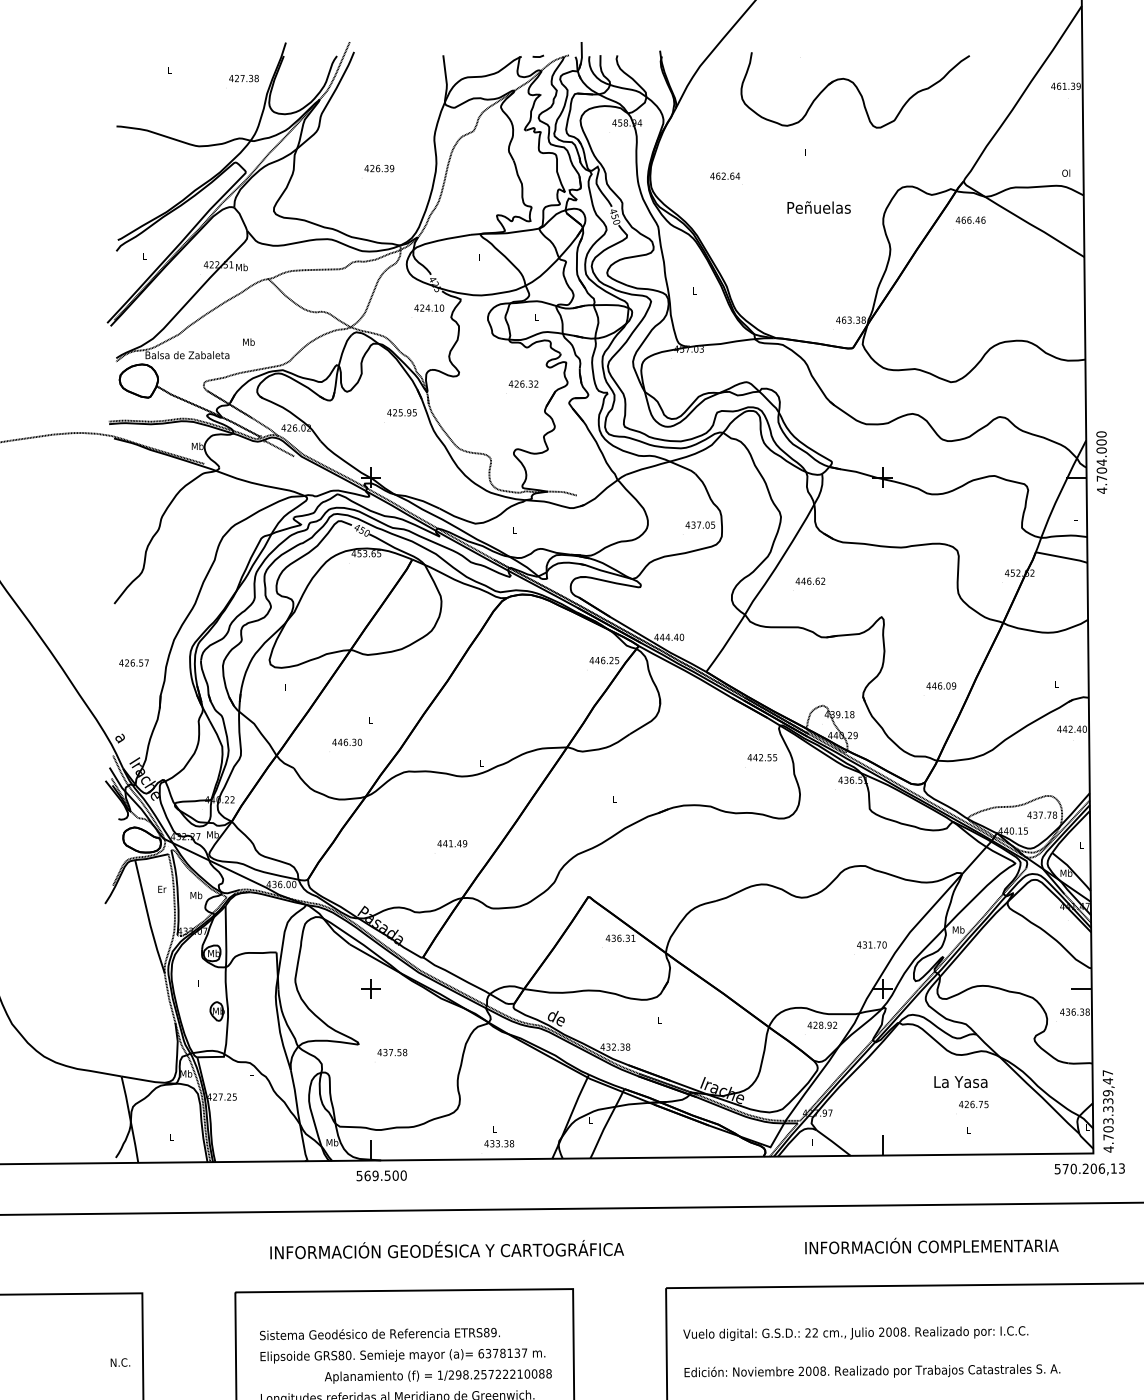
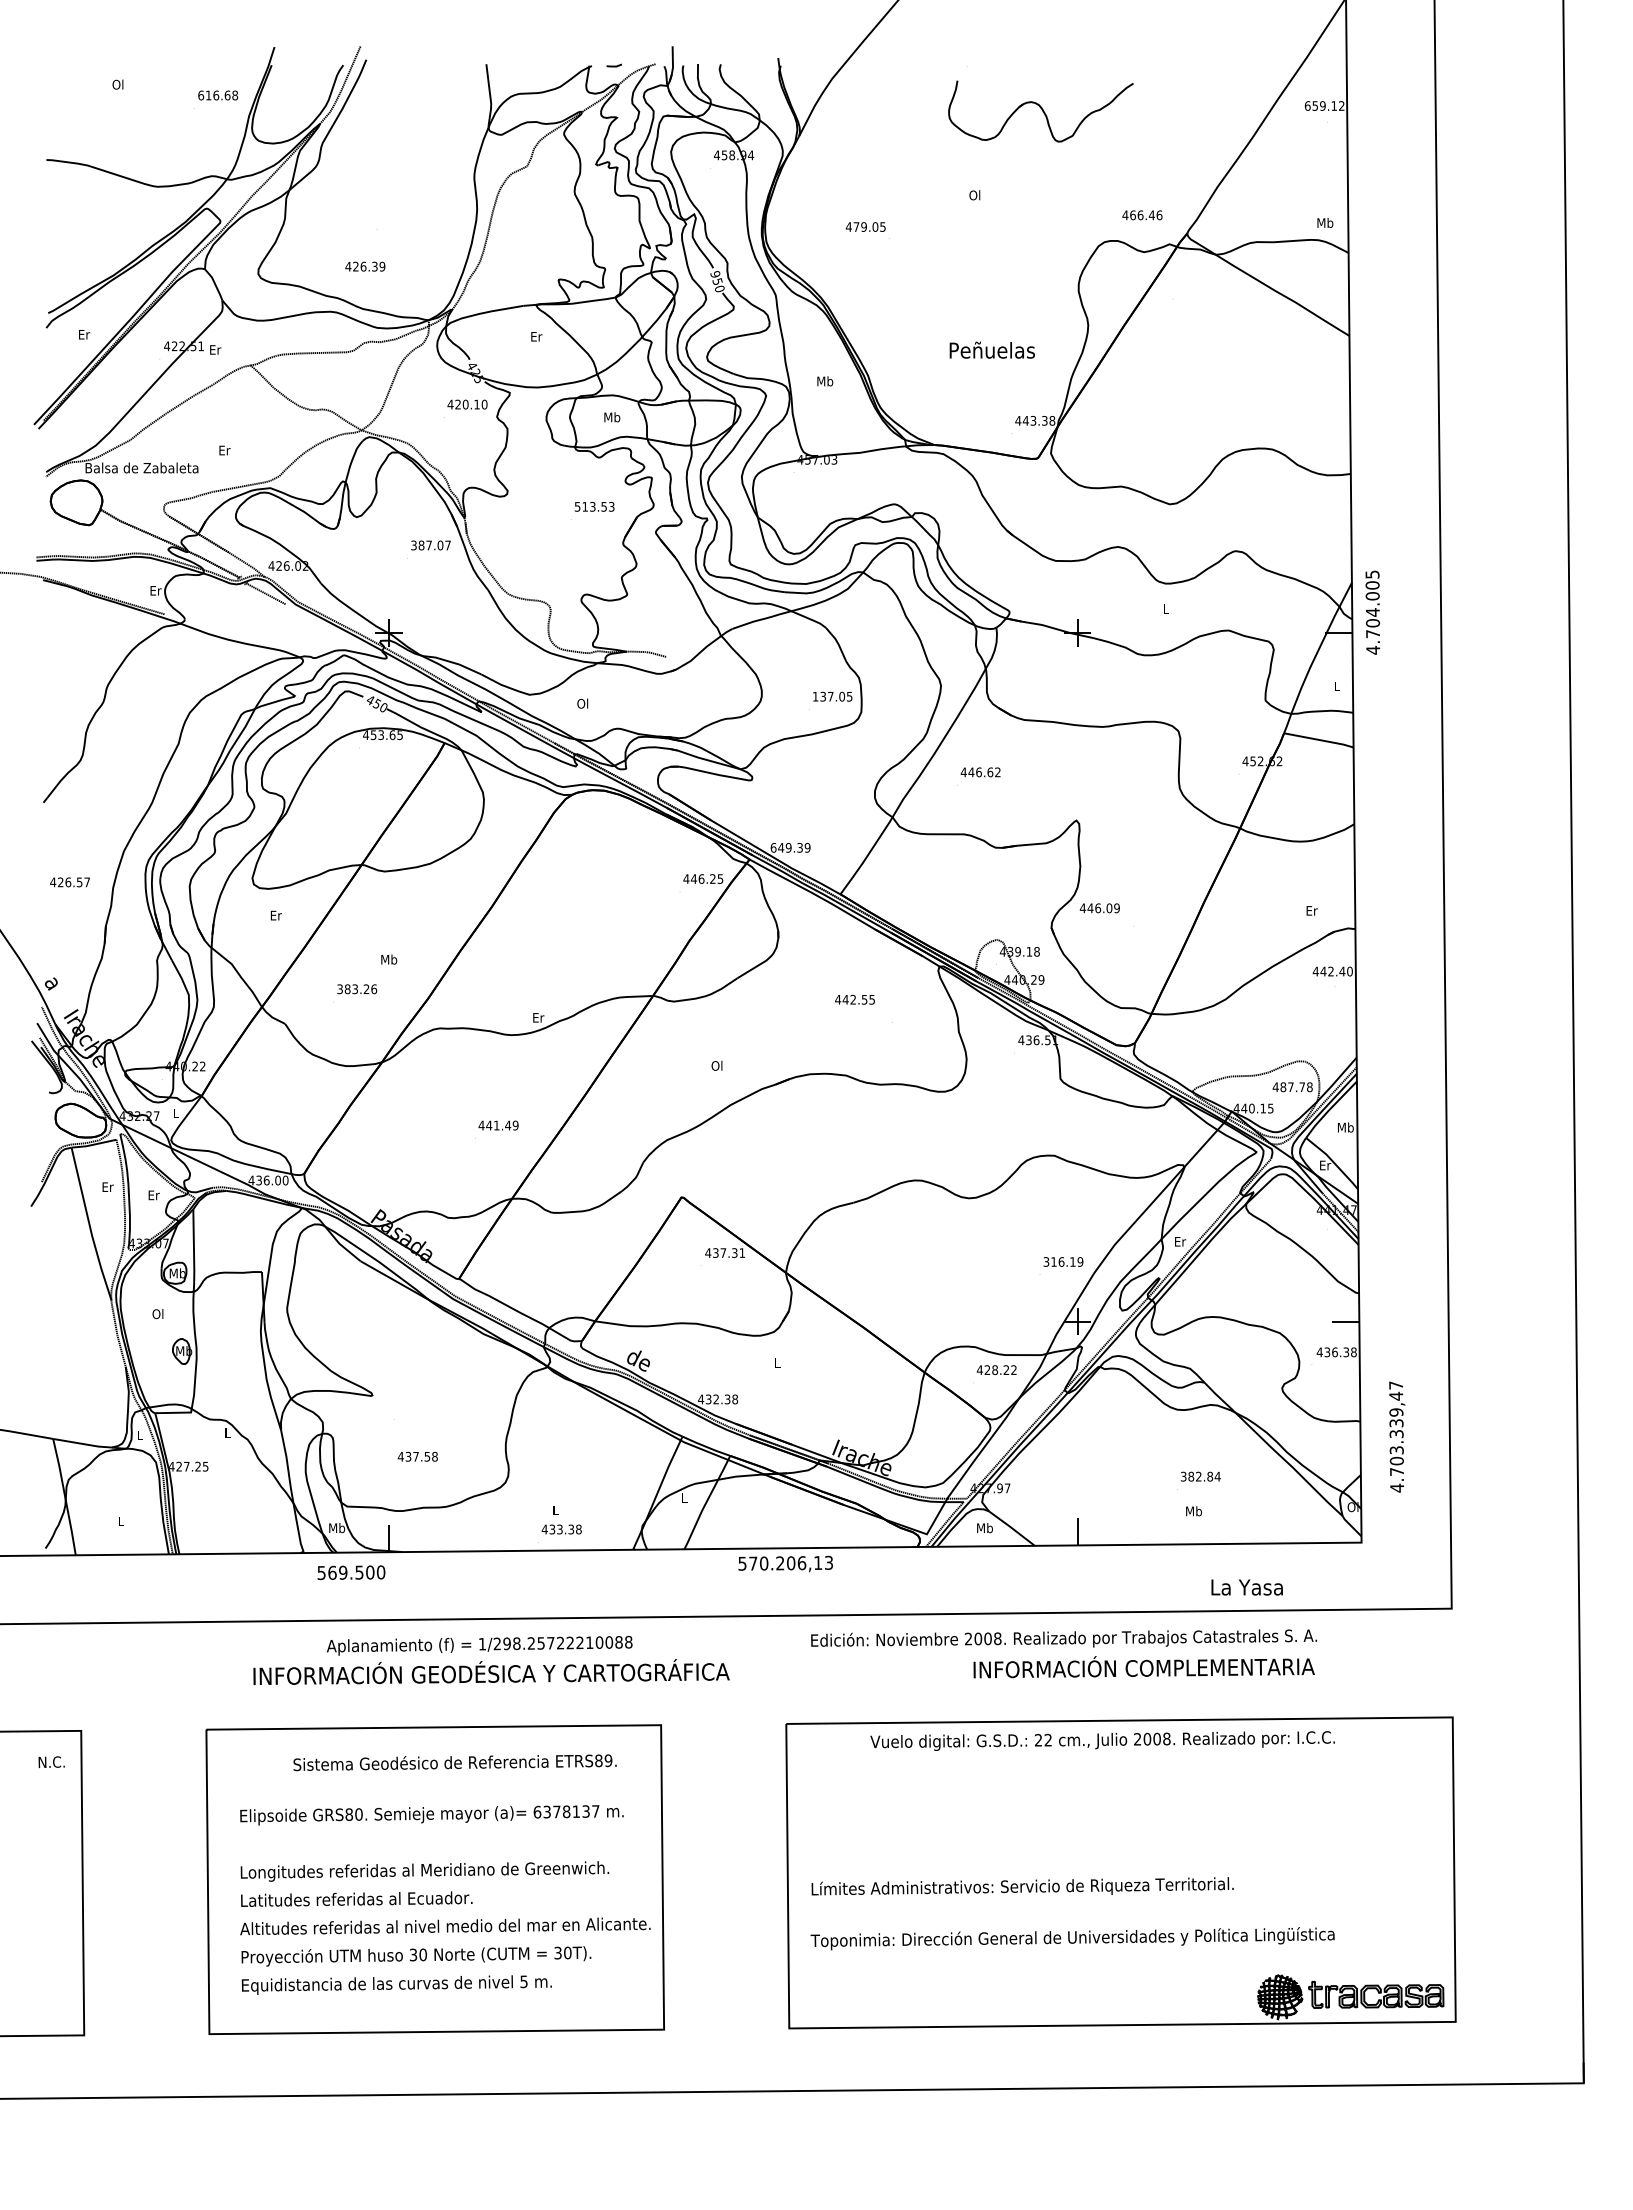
text: (169, 70) -> (117, 84), L -> Ol
text: (241, 78) -> (214, 95), 427.38 -> 616.68
text: (1065, 85) -> (1324, 105), 461.39 -> 659.12
part: (854, 90) -> (1040, 111), size x0.6
text: (805, 152) -> (974, 195), L -> Ol
text: (379, 168) -> (365, 266), moved
text: (1066, 172) -> (1325, 222), Ol -> Mb
text: (727, 175) -> (869, 226), 462.64 -> 479.05
text: (818, 207) -> (991, 349), moved
text: (613, 211) -> (715, 274), 450 -> 950
text: (970, 220) -> (1142, 215), moved
text: (144, 256) -> (84, 334), L -> Er
text: (480, 257) -> (536, 336), L -> Er
text: (242, 267) -> (215, 349), Mb -> Er
text: (695, 290) -> (825, 381), L -> Mb
text: (427, 308) -> (465, 404), 424.10 -> 420.10
text: (536, 317) -> (612, 417), L -> Mb
text: (843, 319) -> (1025, 420), 463.38 -> 443.38
text: (248, 342) -> (224, 450), Mb -> Er
text: (523, 383) -> (594, 506), 426.32 -> 513.53
text: (401, 412) -> (430, 545), 425.95 -> 387.07
text: (1101, 434) -> (1372, 574), 4.704.000 -> 4.704.005
text: (197, 446) -> (155, 590), Mb -> Er
text: (687, 524) -> (815, 696), 437.05 -> 137.05
text: (514, 530) -> (582, 703), L -> Ol
text: (669, 637) -> (790, 847), 444.40 -> 649.39
text: (1056, 683) -> (1311, 910), L -> Er
text: (941, 686) -> (1099, 908), moved
text: (286, 687) -> (275, 915), L -> Er
text: (371, 720) -> (389, 959), L -> Mb
text: (347, 742) -> (357, 989), 446.30 -> 383.26
text: (762, 757) -> (854, 999), moved
text: (482, 763) -> (538, 1017), L -> Er
text: (614, 799) -> (716, 1065), L -> Ol
text: (1035, 815) -> (1283, 1087), 437.78 -> 487.78
text: (213, 834) -> (176, 1113), Mb -> L
text: (1081, 845) -> (1345, 1127), L -> Mb
text: (1066, 873) -> (1325, 1165), Mb -> Er
text: (196, 895) -> (153, 1195), Mb -> Er
text: (958, 929) -> (1180, 1241), Mb -> Er
text: (619, 937) -> (723, 1252), 436.31 -> 437.31
text: (871, 944) -> (1063, 1261), 431.70 -> 316.19
text: (199, 984) -> (157, 1314), L -> Ol
part: (370, 989) -> (388, 1321), removed
text: (829, 1025) -> (1006, 1370), 428.92 -> 428.22
text: (392, 1052) -> (417, 1456), moved
text: (186, 1073) -> (140, 1435), Mb -> L
text: (960, 1082) -> (1246, 1587), moved
text: (973, 1104) -> (1200, 1476), 426.75 -> 382.84
text: (1108, 1111) -> (1397, 1436), moved
text: (1086, 1127) -> (1352, 1507), L -> Ol
text: (968, 1130) -> (1193, 1511), L -> Mb
text: (813, 1142) -> (984, 1528), L -> Mb
text: (1089, 1168) -> (785, 1563), moved
text: (381, 1175) -> (351, 1572), moved
text: (379, 1333) -> (454, 1762), moved
text: (855, 1333) -> (1102, 1740), moved
text: (120, 1362) -> (51, 1762), moved
text: (871, 1371) -> (1063, 1638), moved
text: (438, 1376) -> (479, 1645), moved

